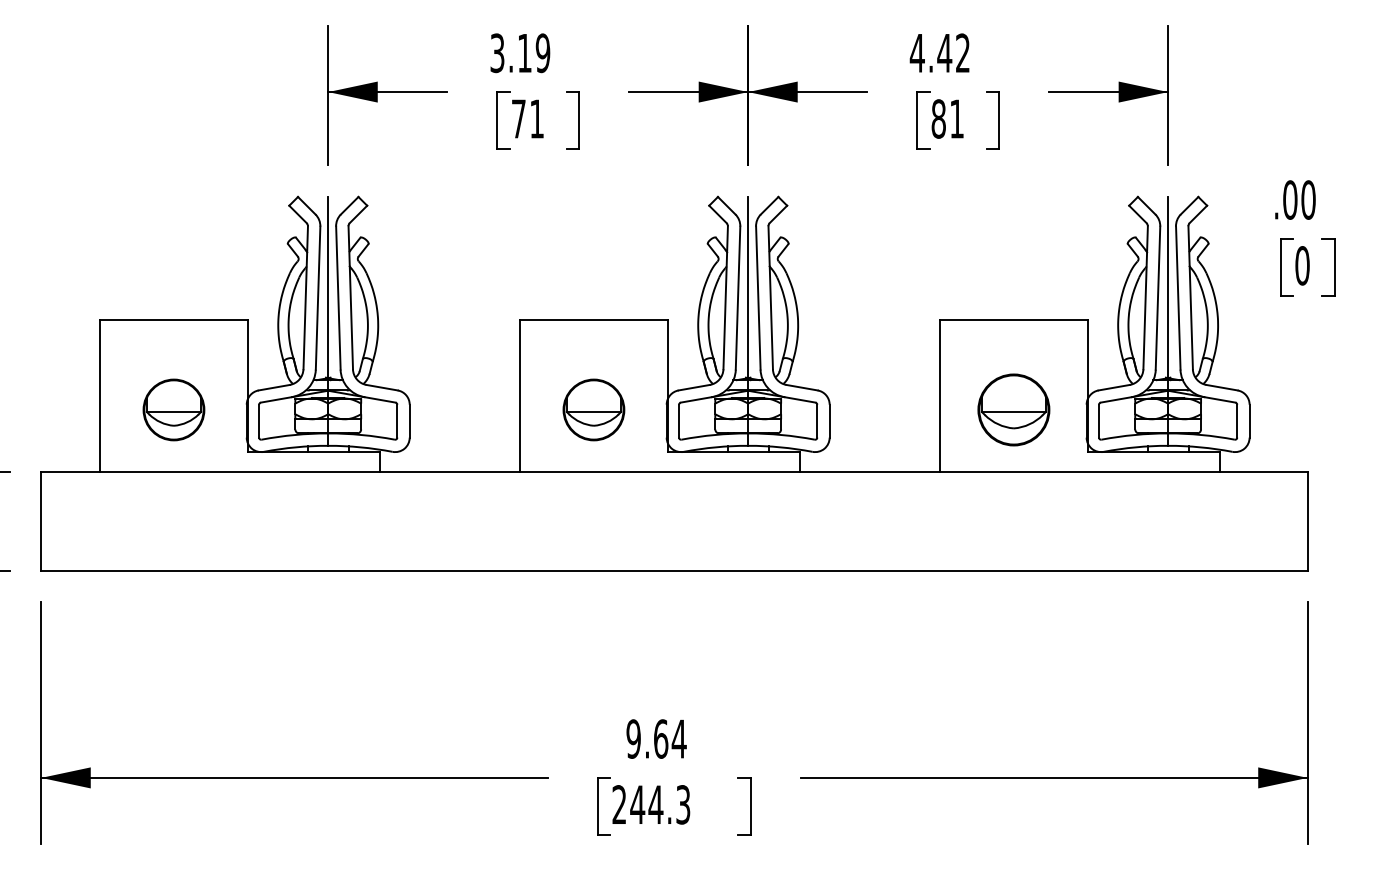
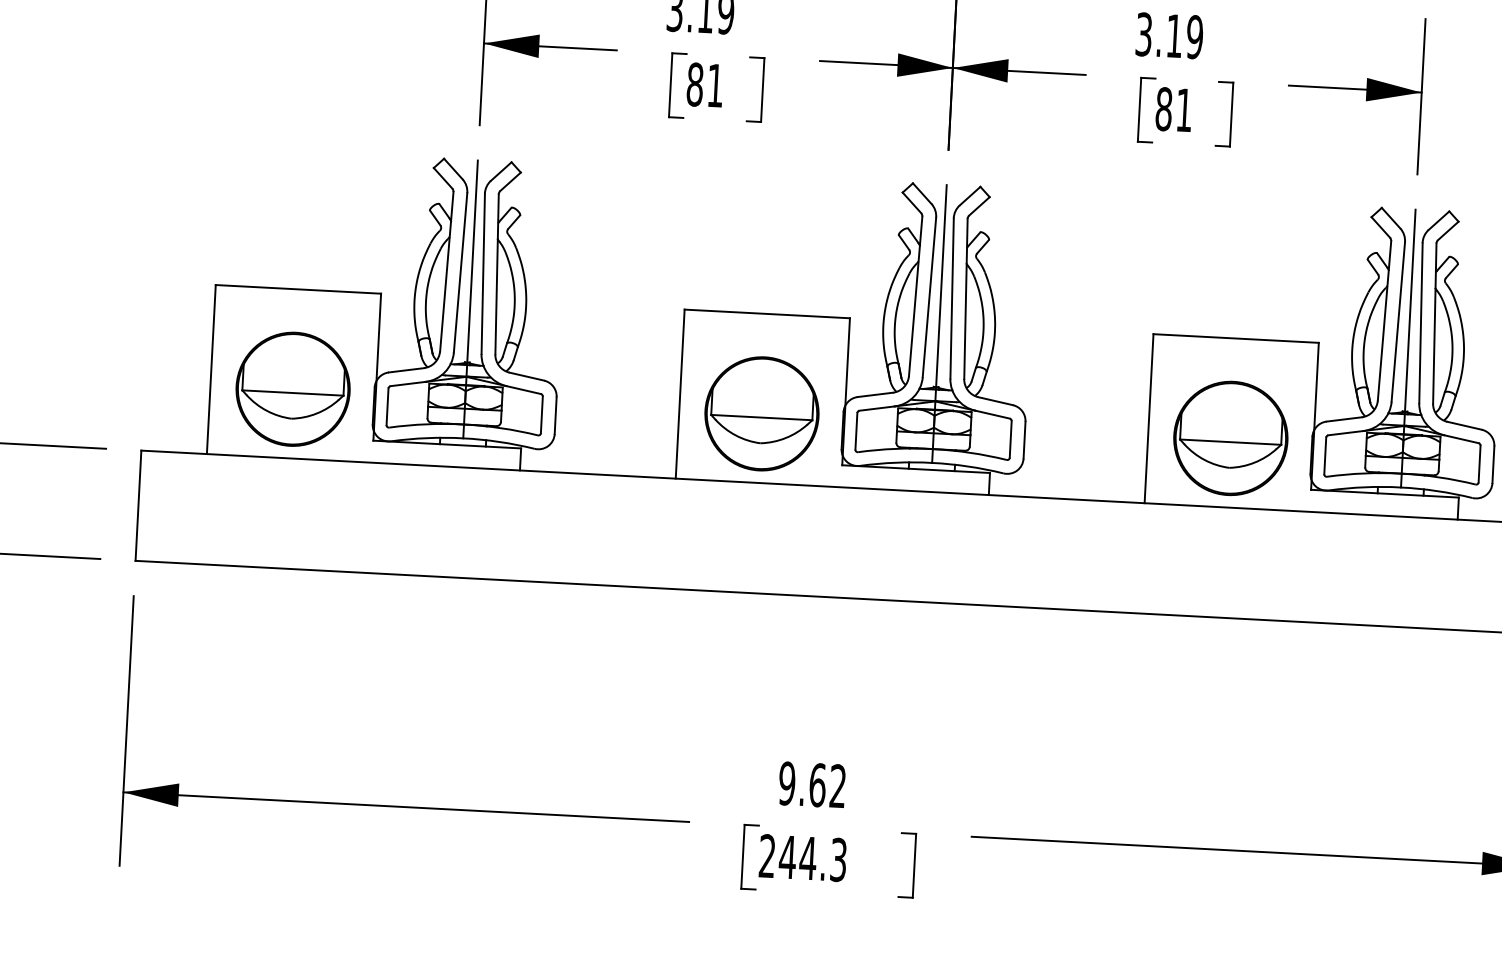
text: (939, 53) -> (1168, 36), 4.42 -> 3.19
text: (518, 118) -> (694, 84), 71 -> 81
part: (173, 409) -> (292, 388), size x1.67
part: (593, 409) -> (761, 413), size x1.67
part: (1013, 409) -> (1230, 437), size x1.43
text: (678, 738) -> (837, 785), 9.64 -> 9.62

